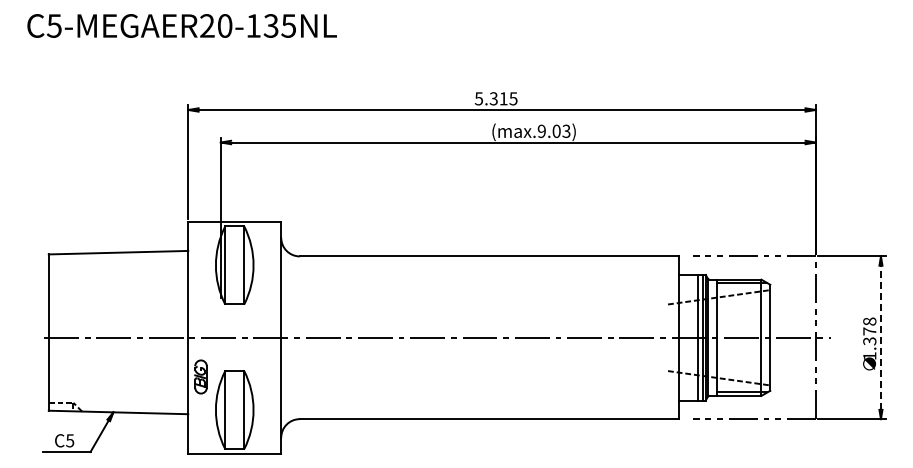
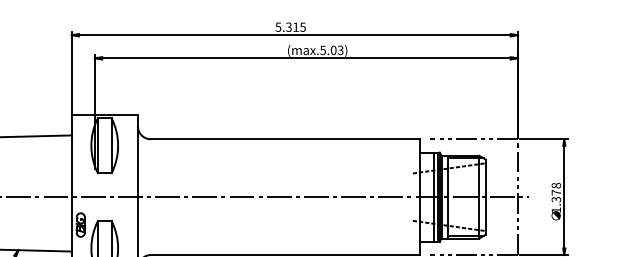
text: (541, 130) -> (322, 49), (max.9.03) -> (max.5.03)
line: (880, 337) -> (563, 196), dashed -> solid

